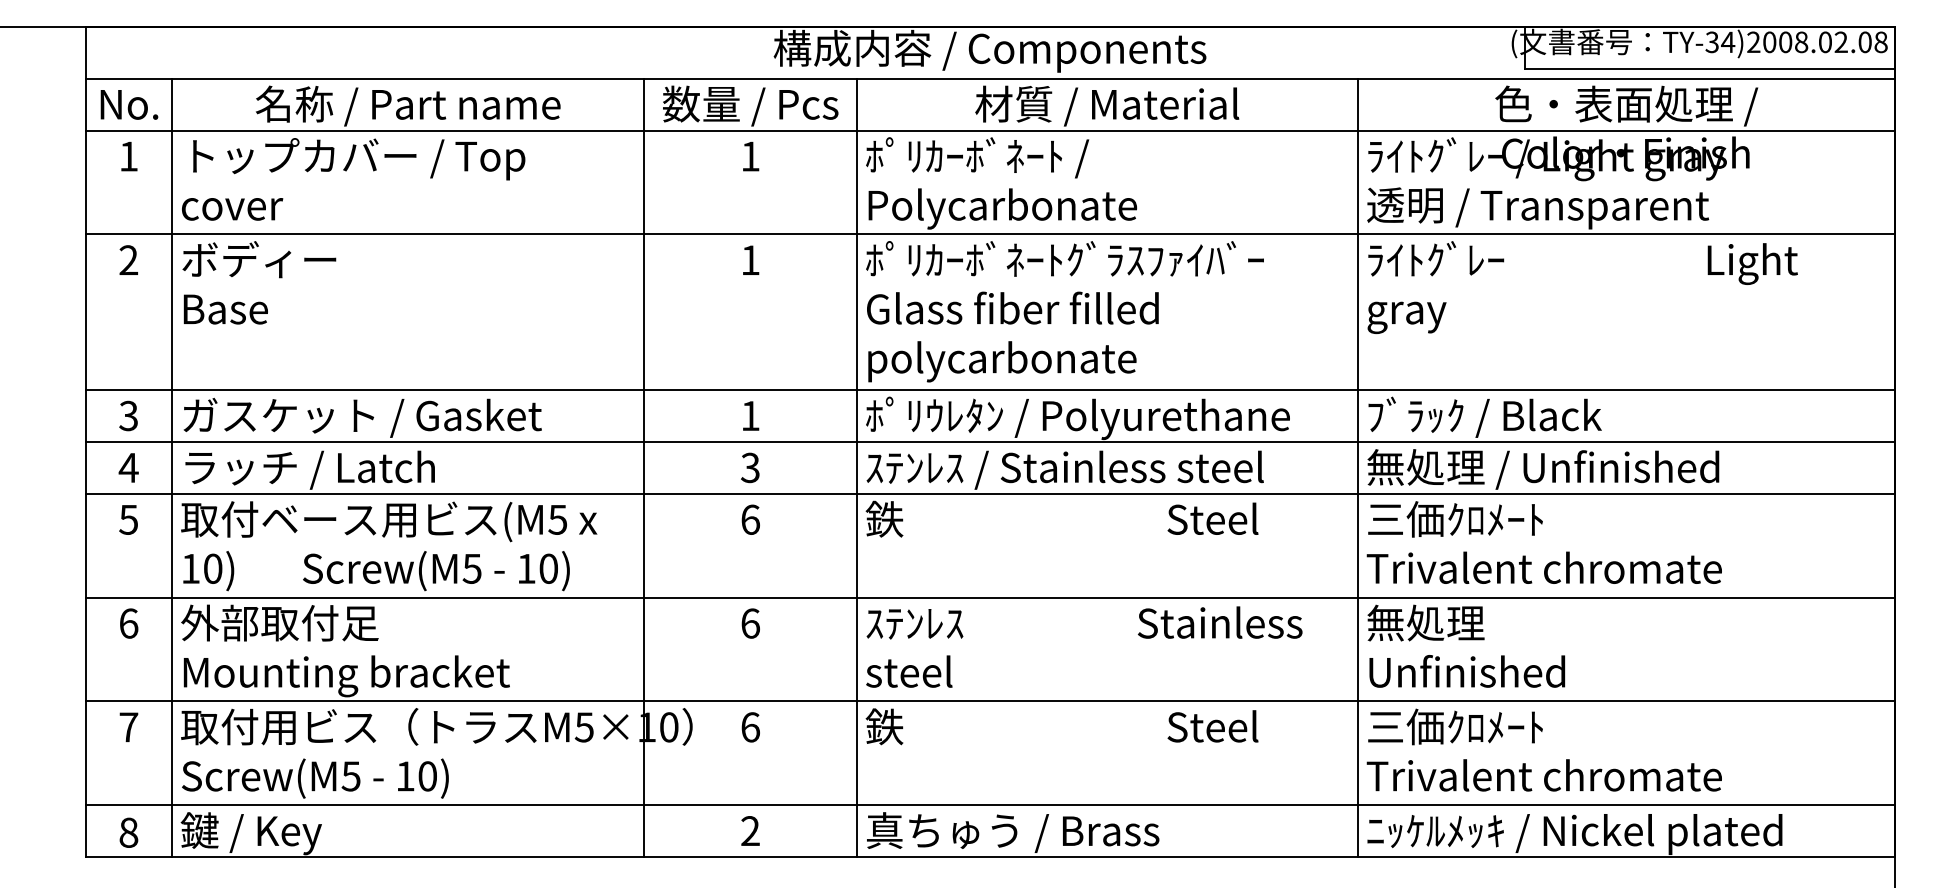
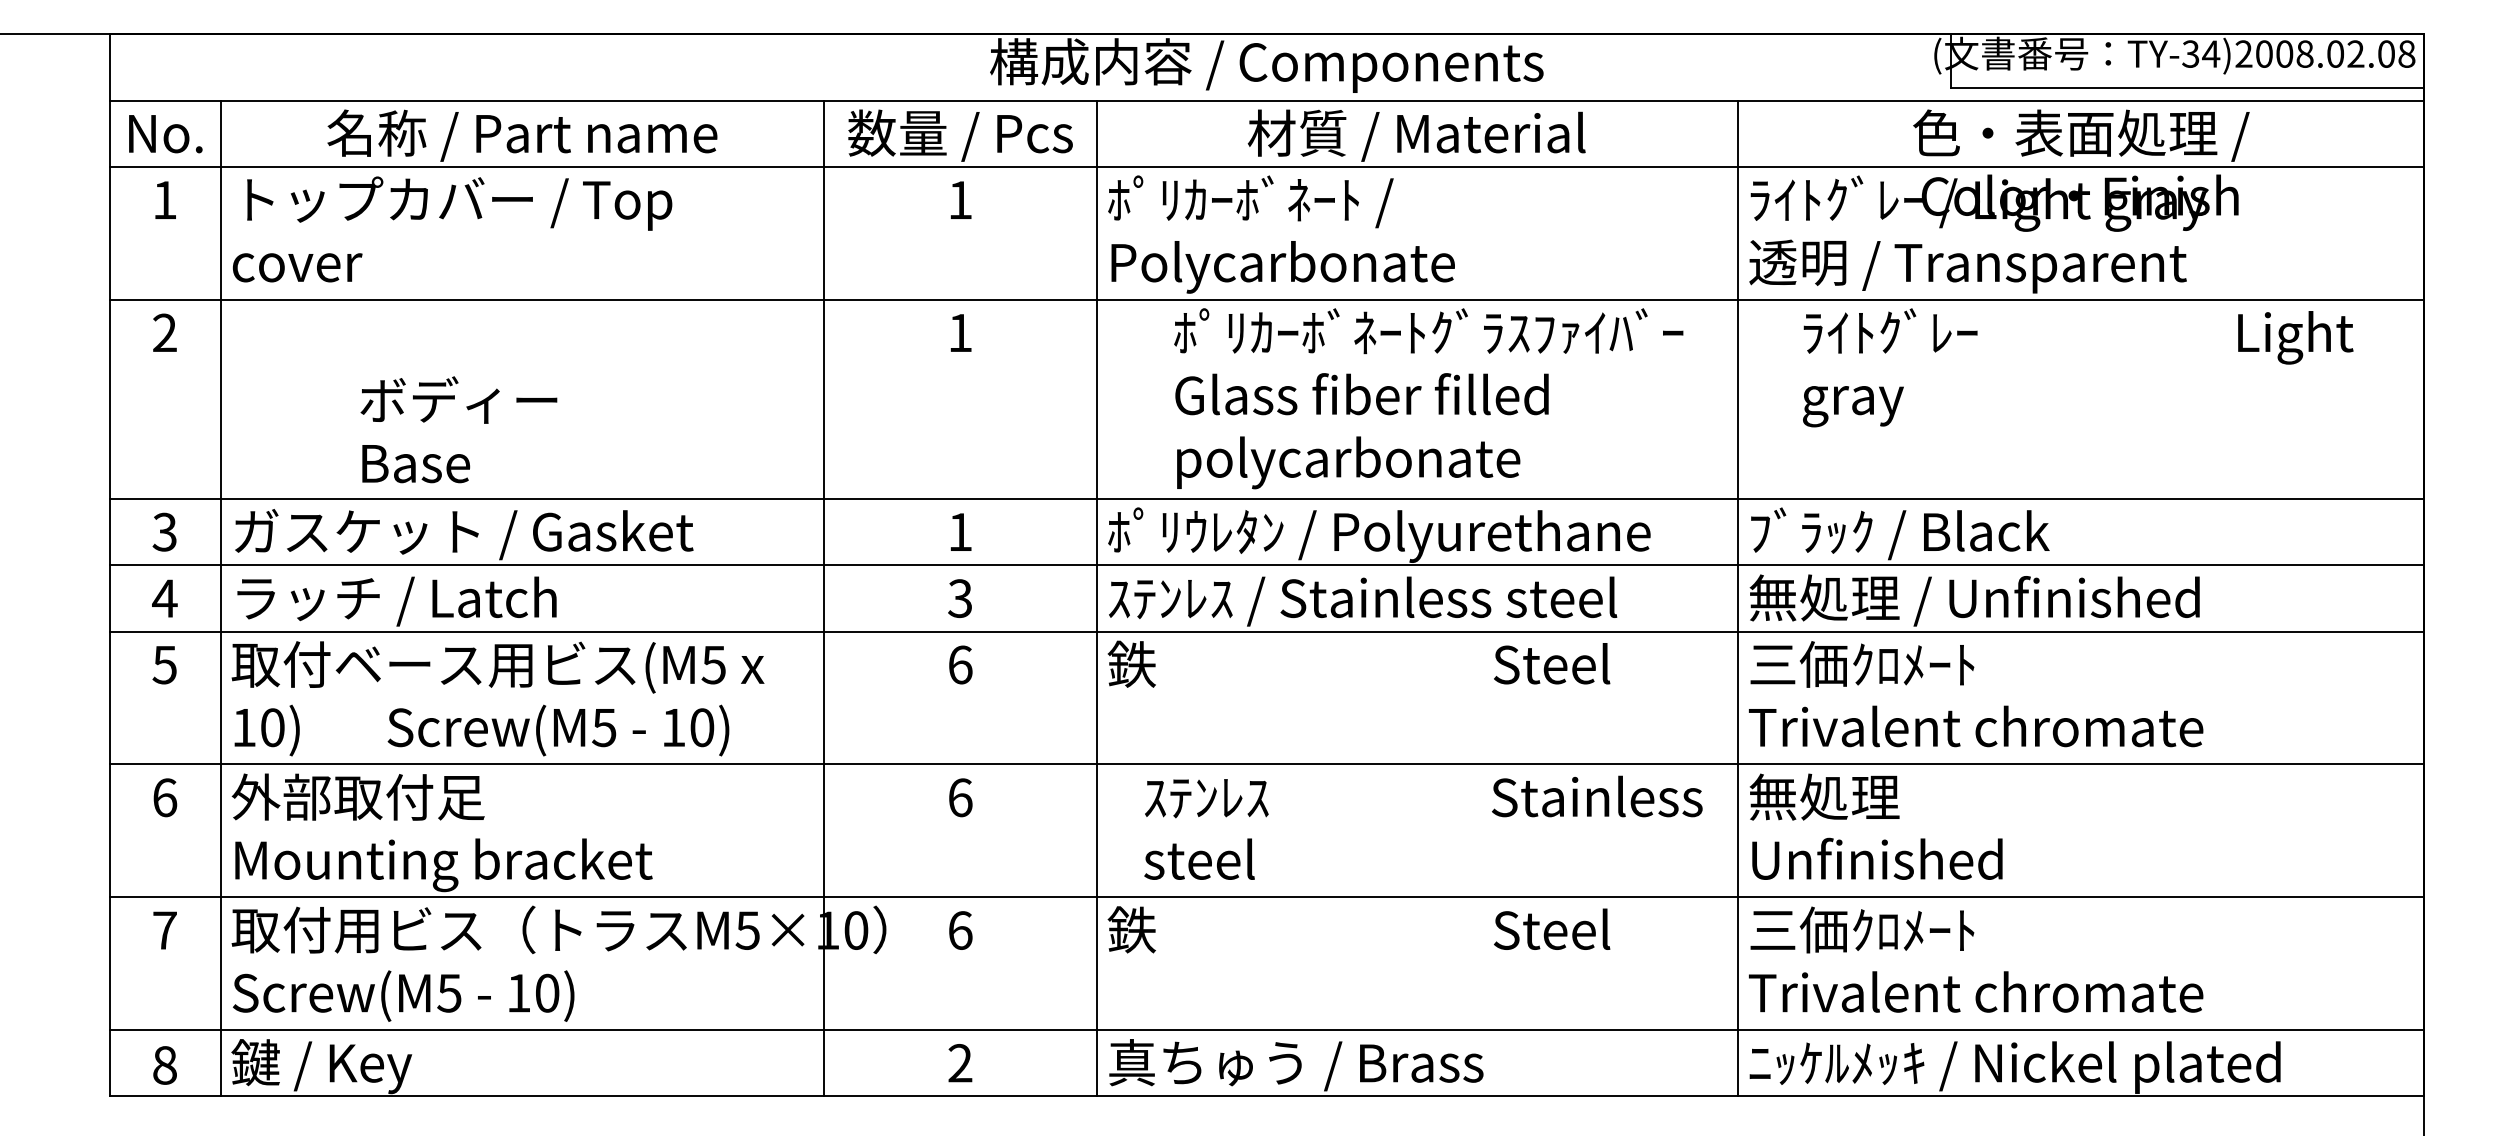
text: (258, 282) -> (458, 429), moved
text: (1583, 287) -> (2078, 367), moved
text: (1064, 311) -> (1428, 398), moved
text: (1084, 646) -> (1423, 827), moved

